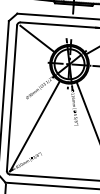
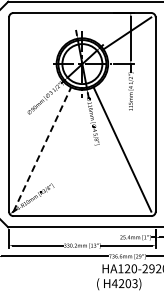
line: (37, 39) -> (37, 33), removed
line: (35, 126) -> (42, 149), solid -> dashed

